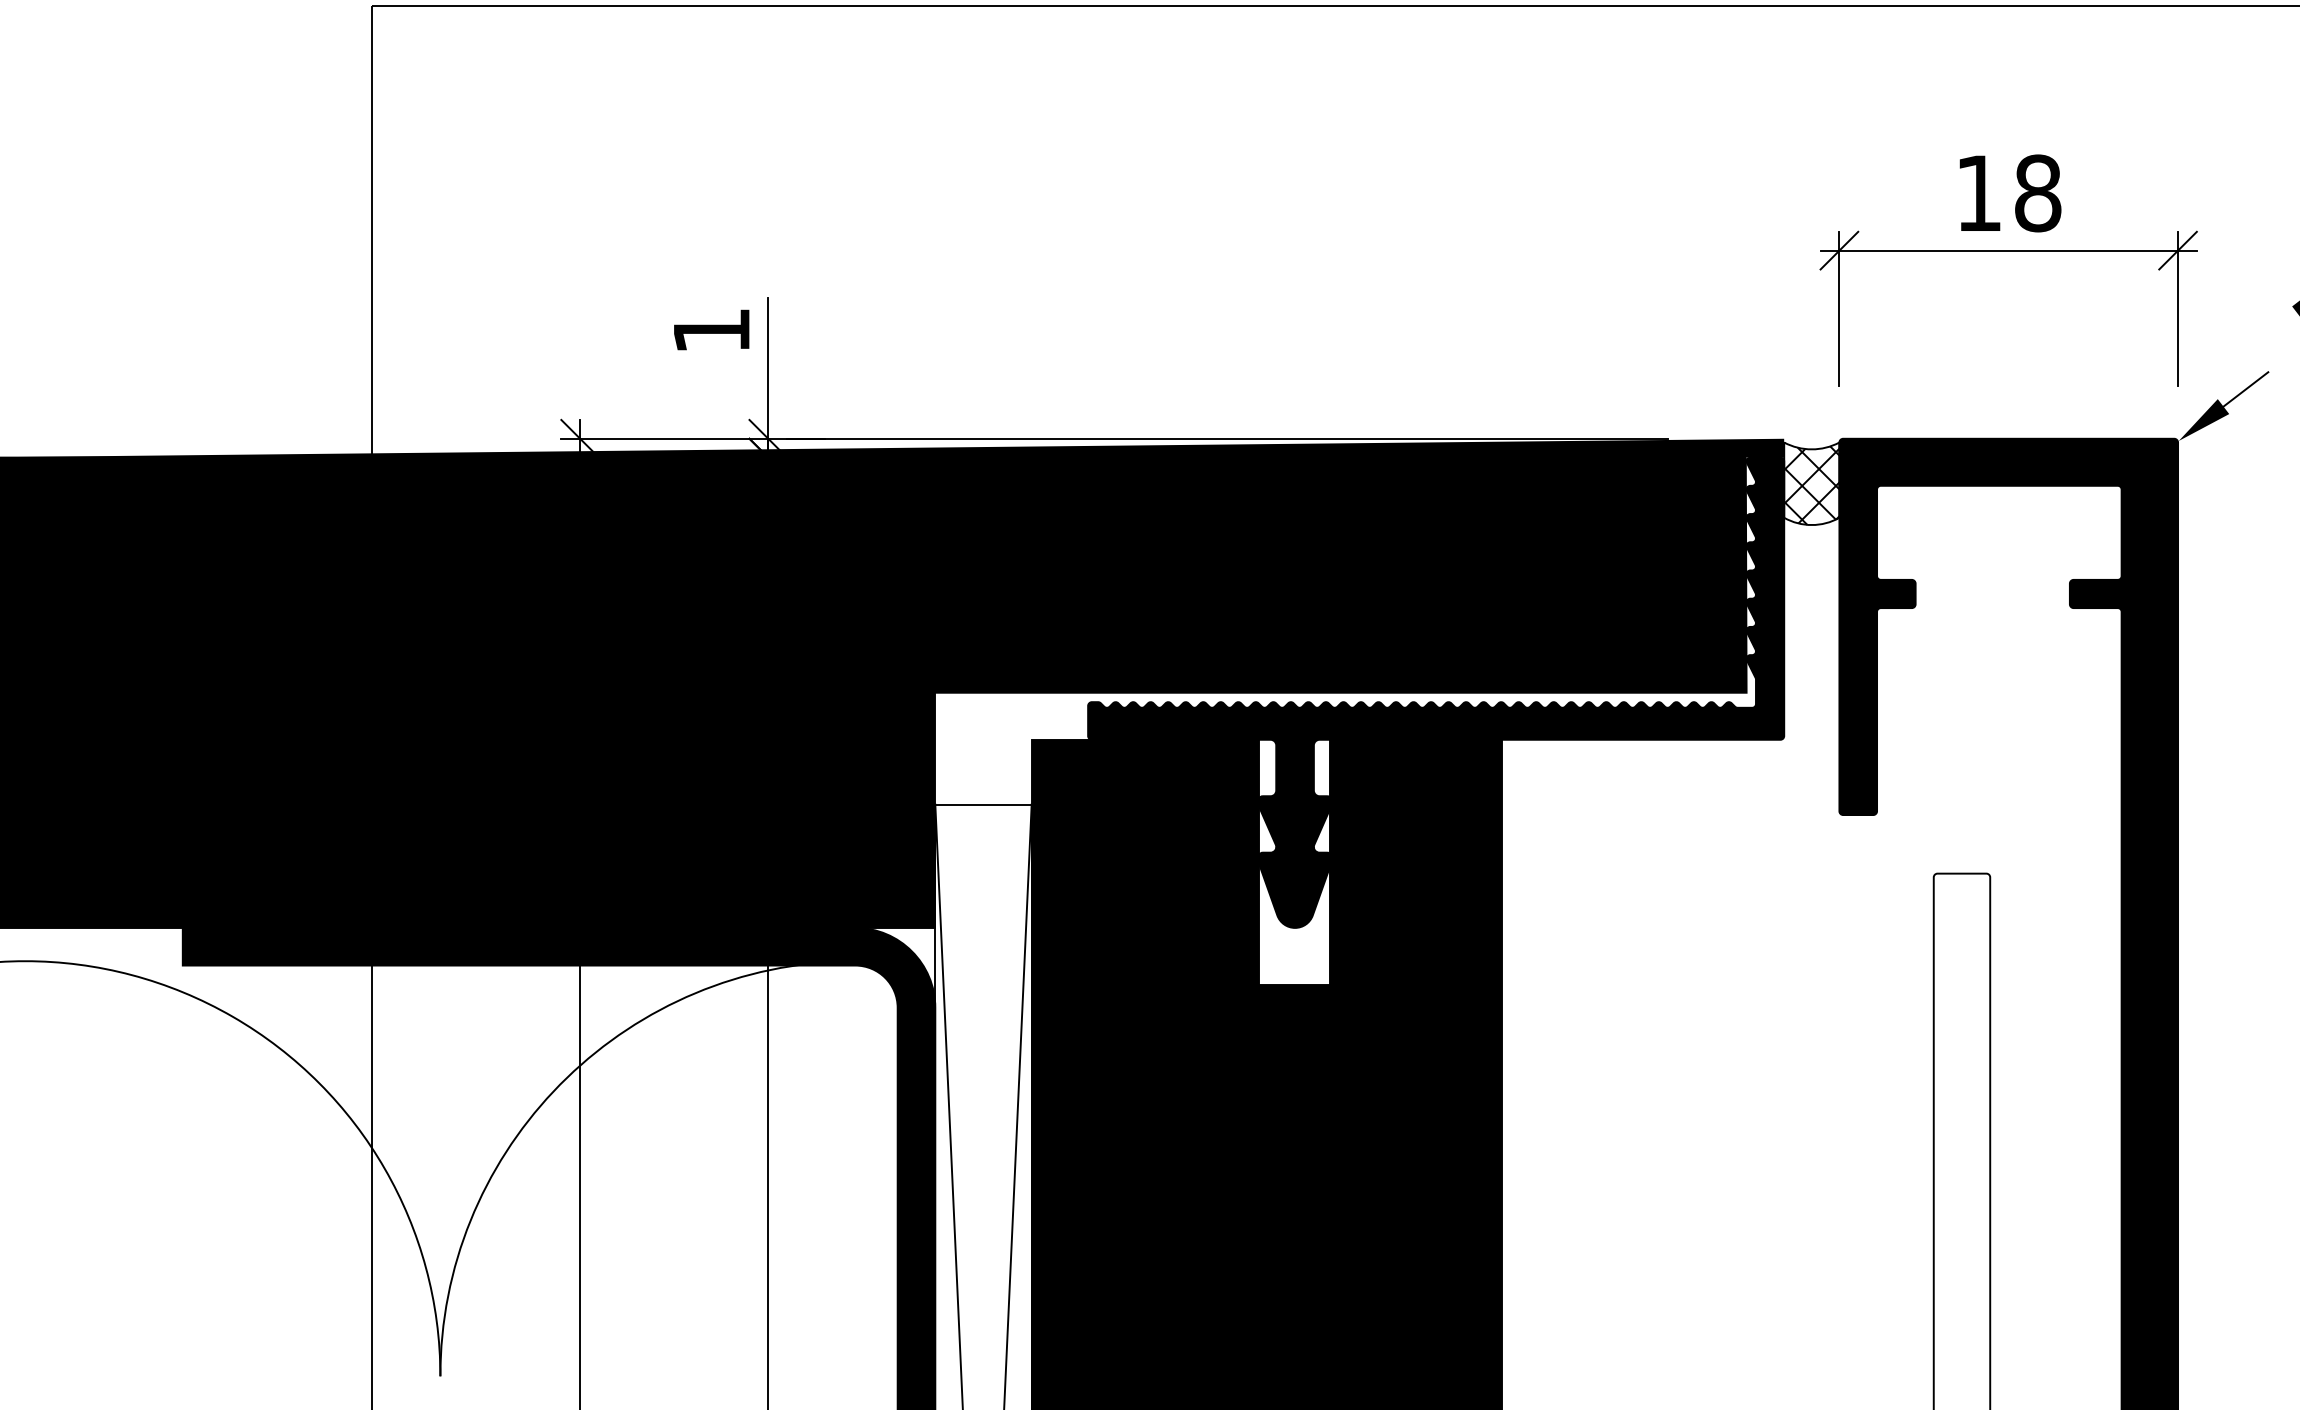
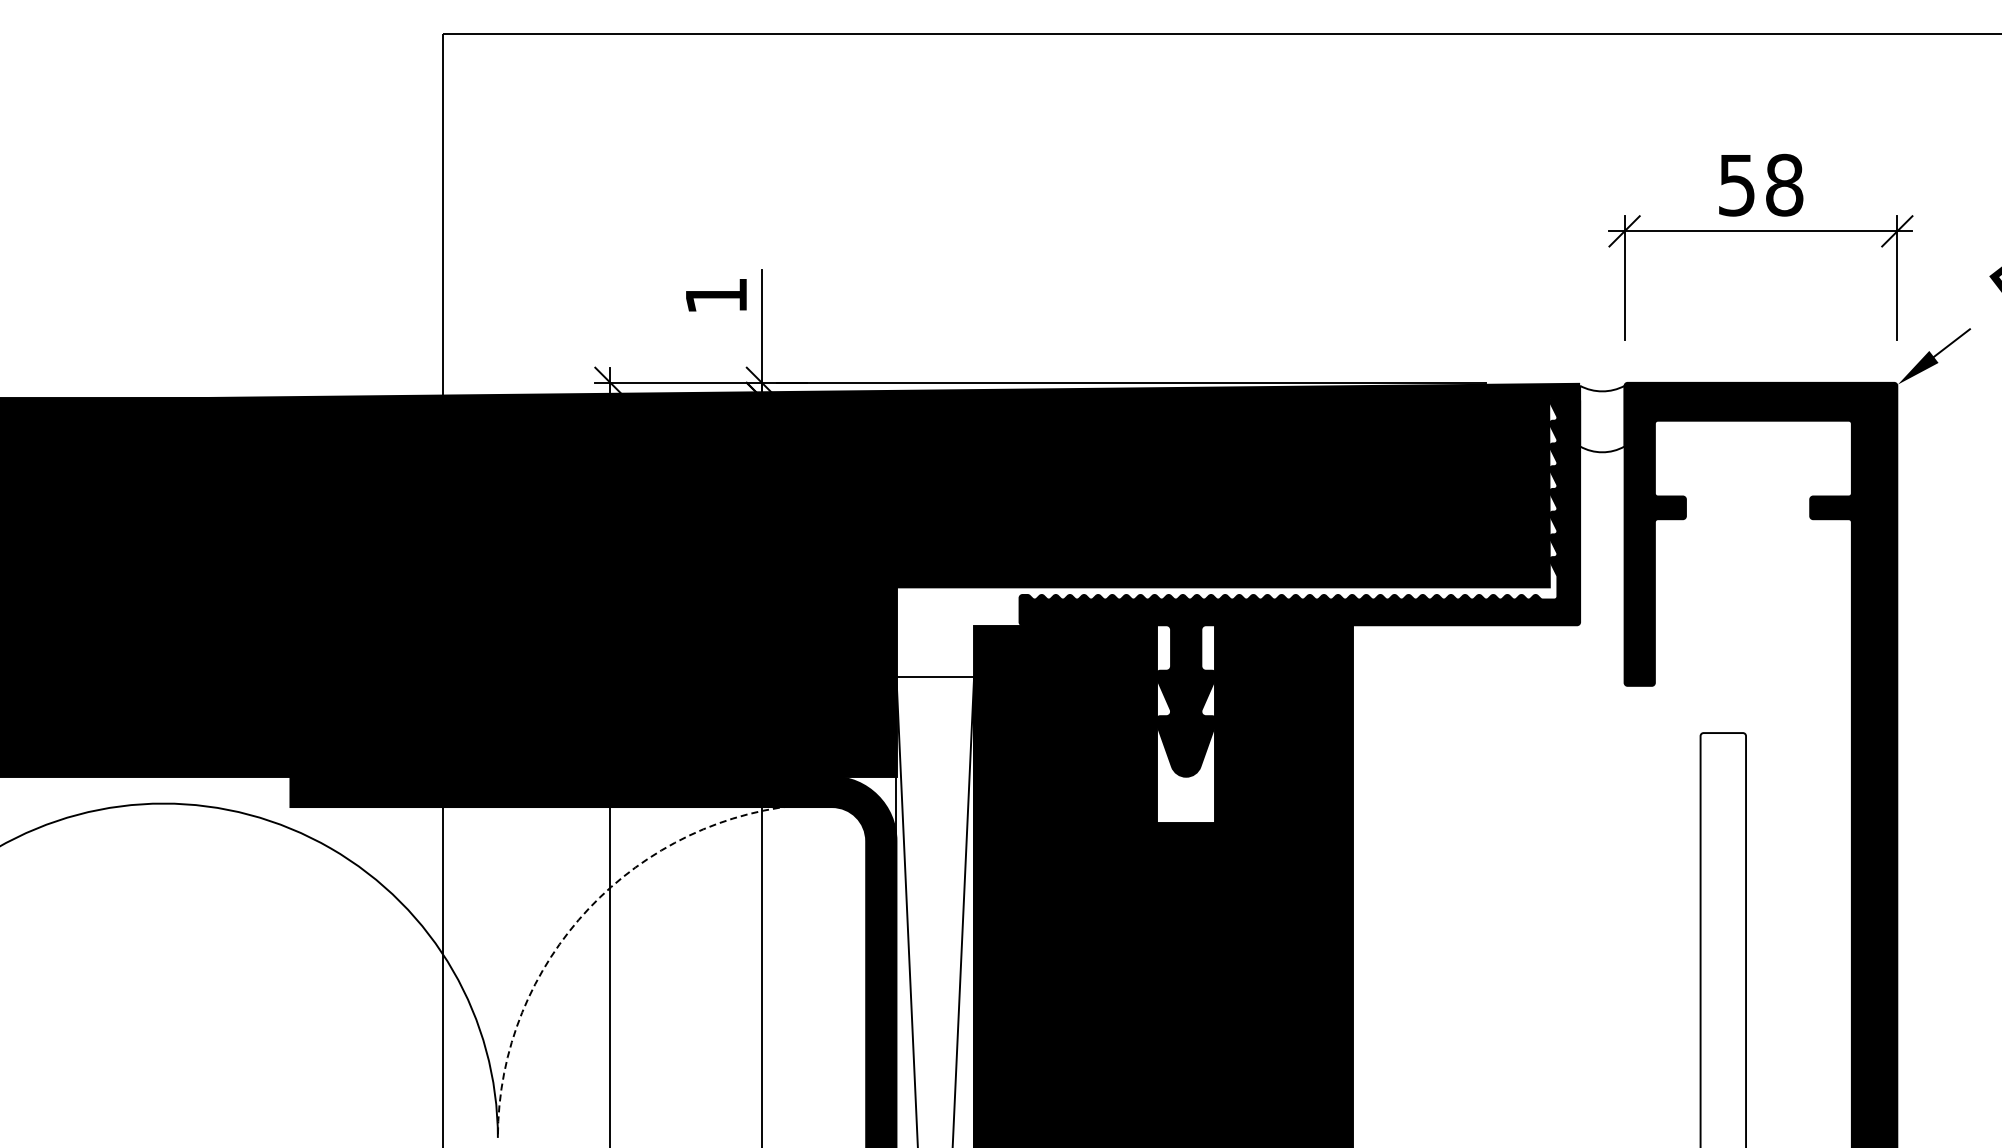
text: (1978, 193) -> (1736, 185), 18 -> 58
hatch: (1811, 485) -> (1602, 420), removed
arc: (552, 1091) -> (588, 908), solid -> dashed

